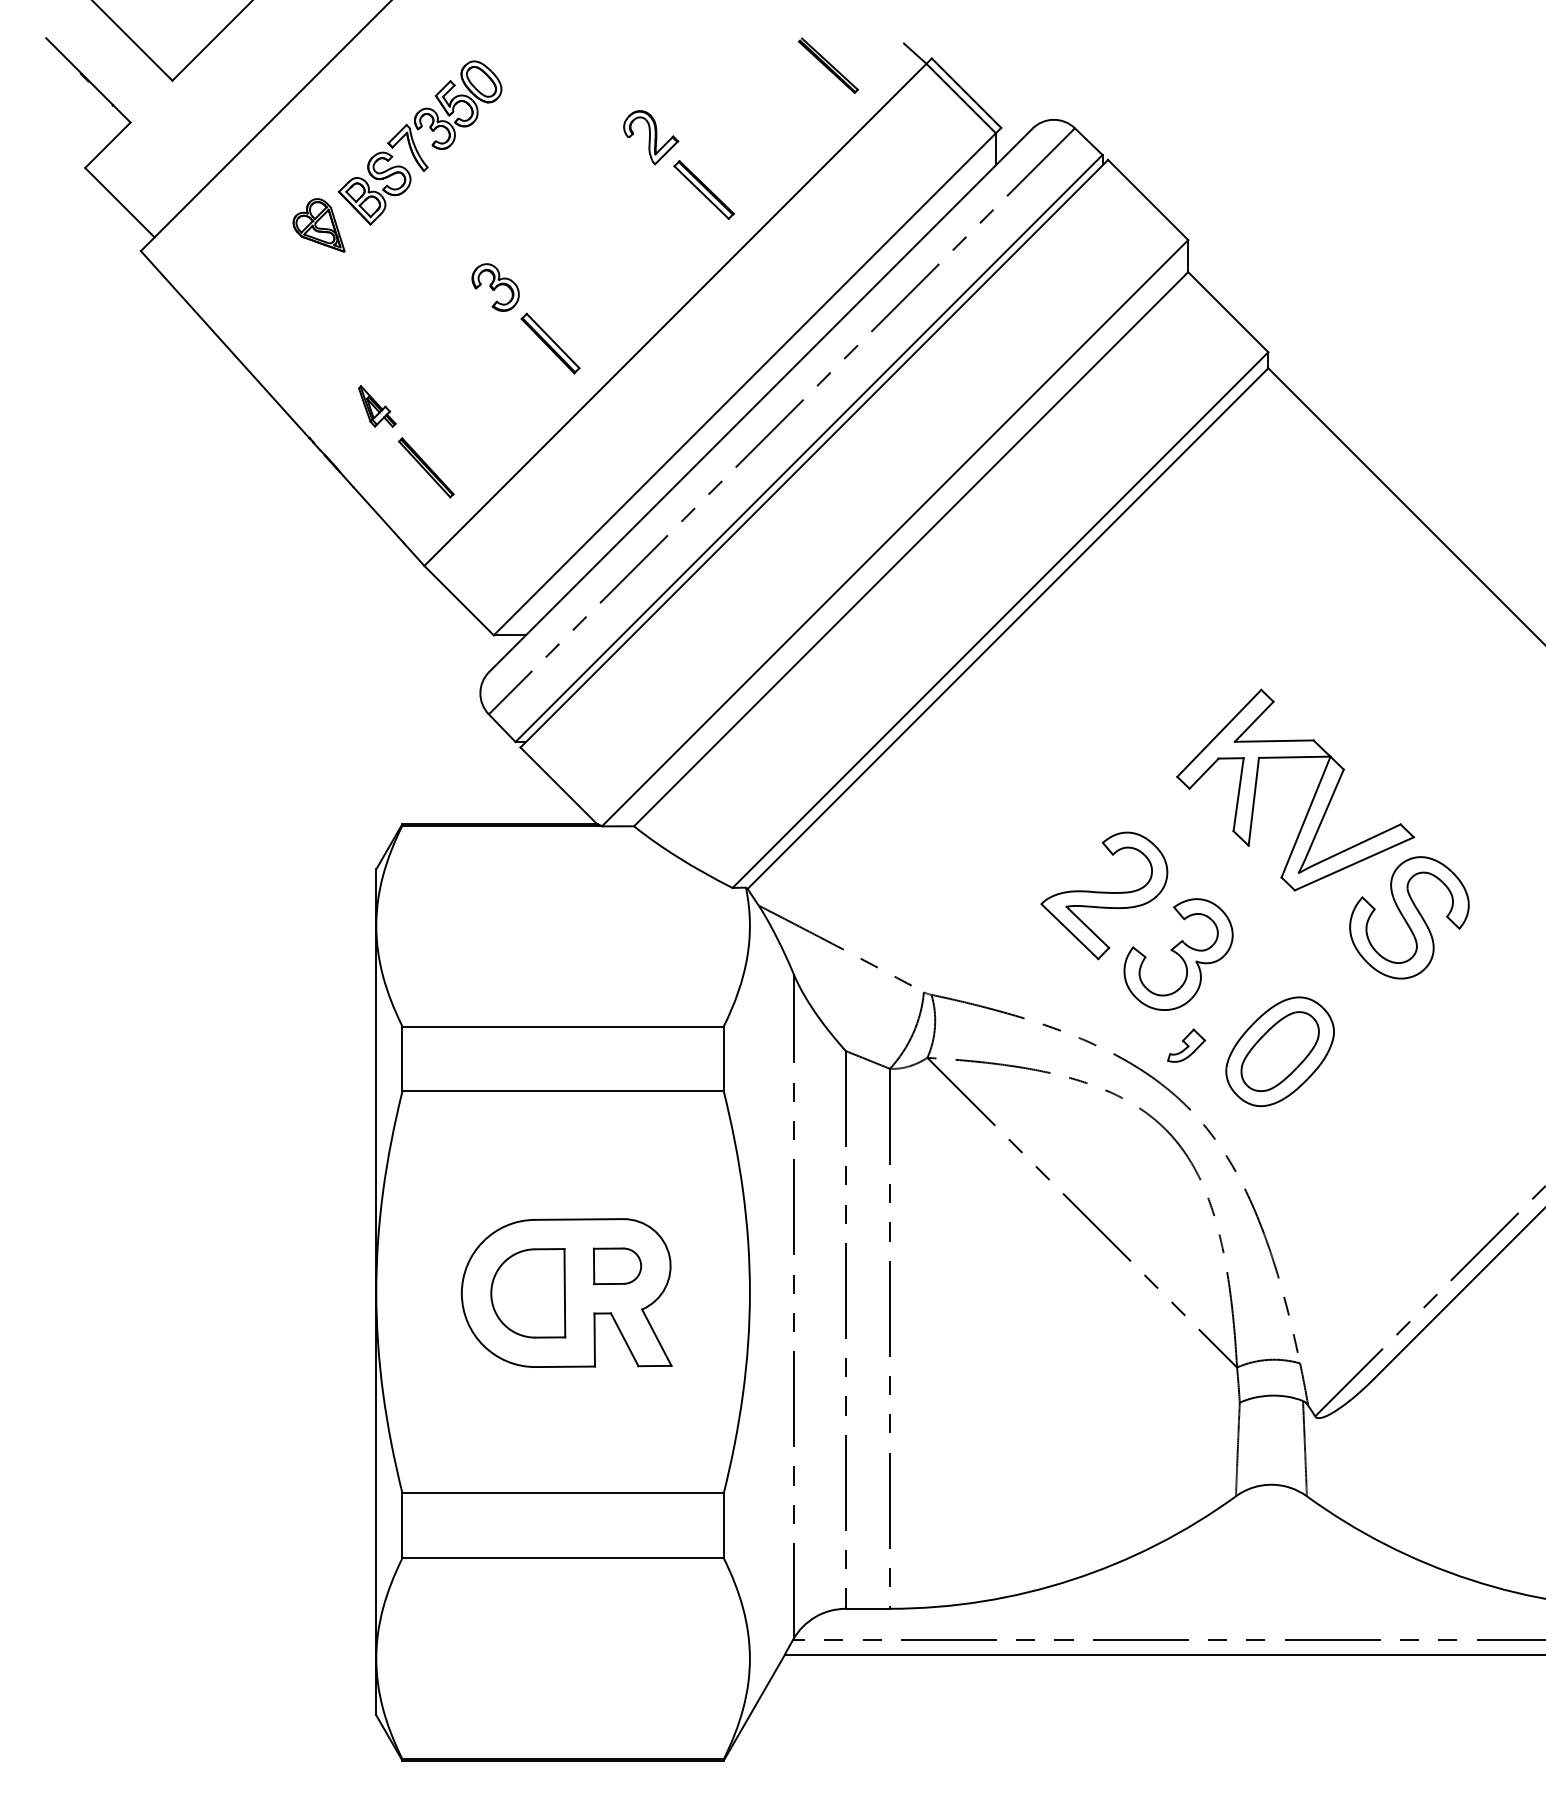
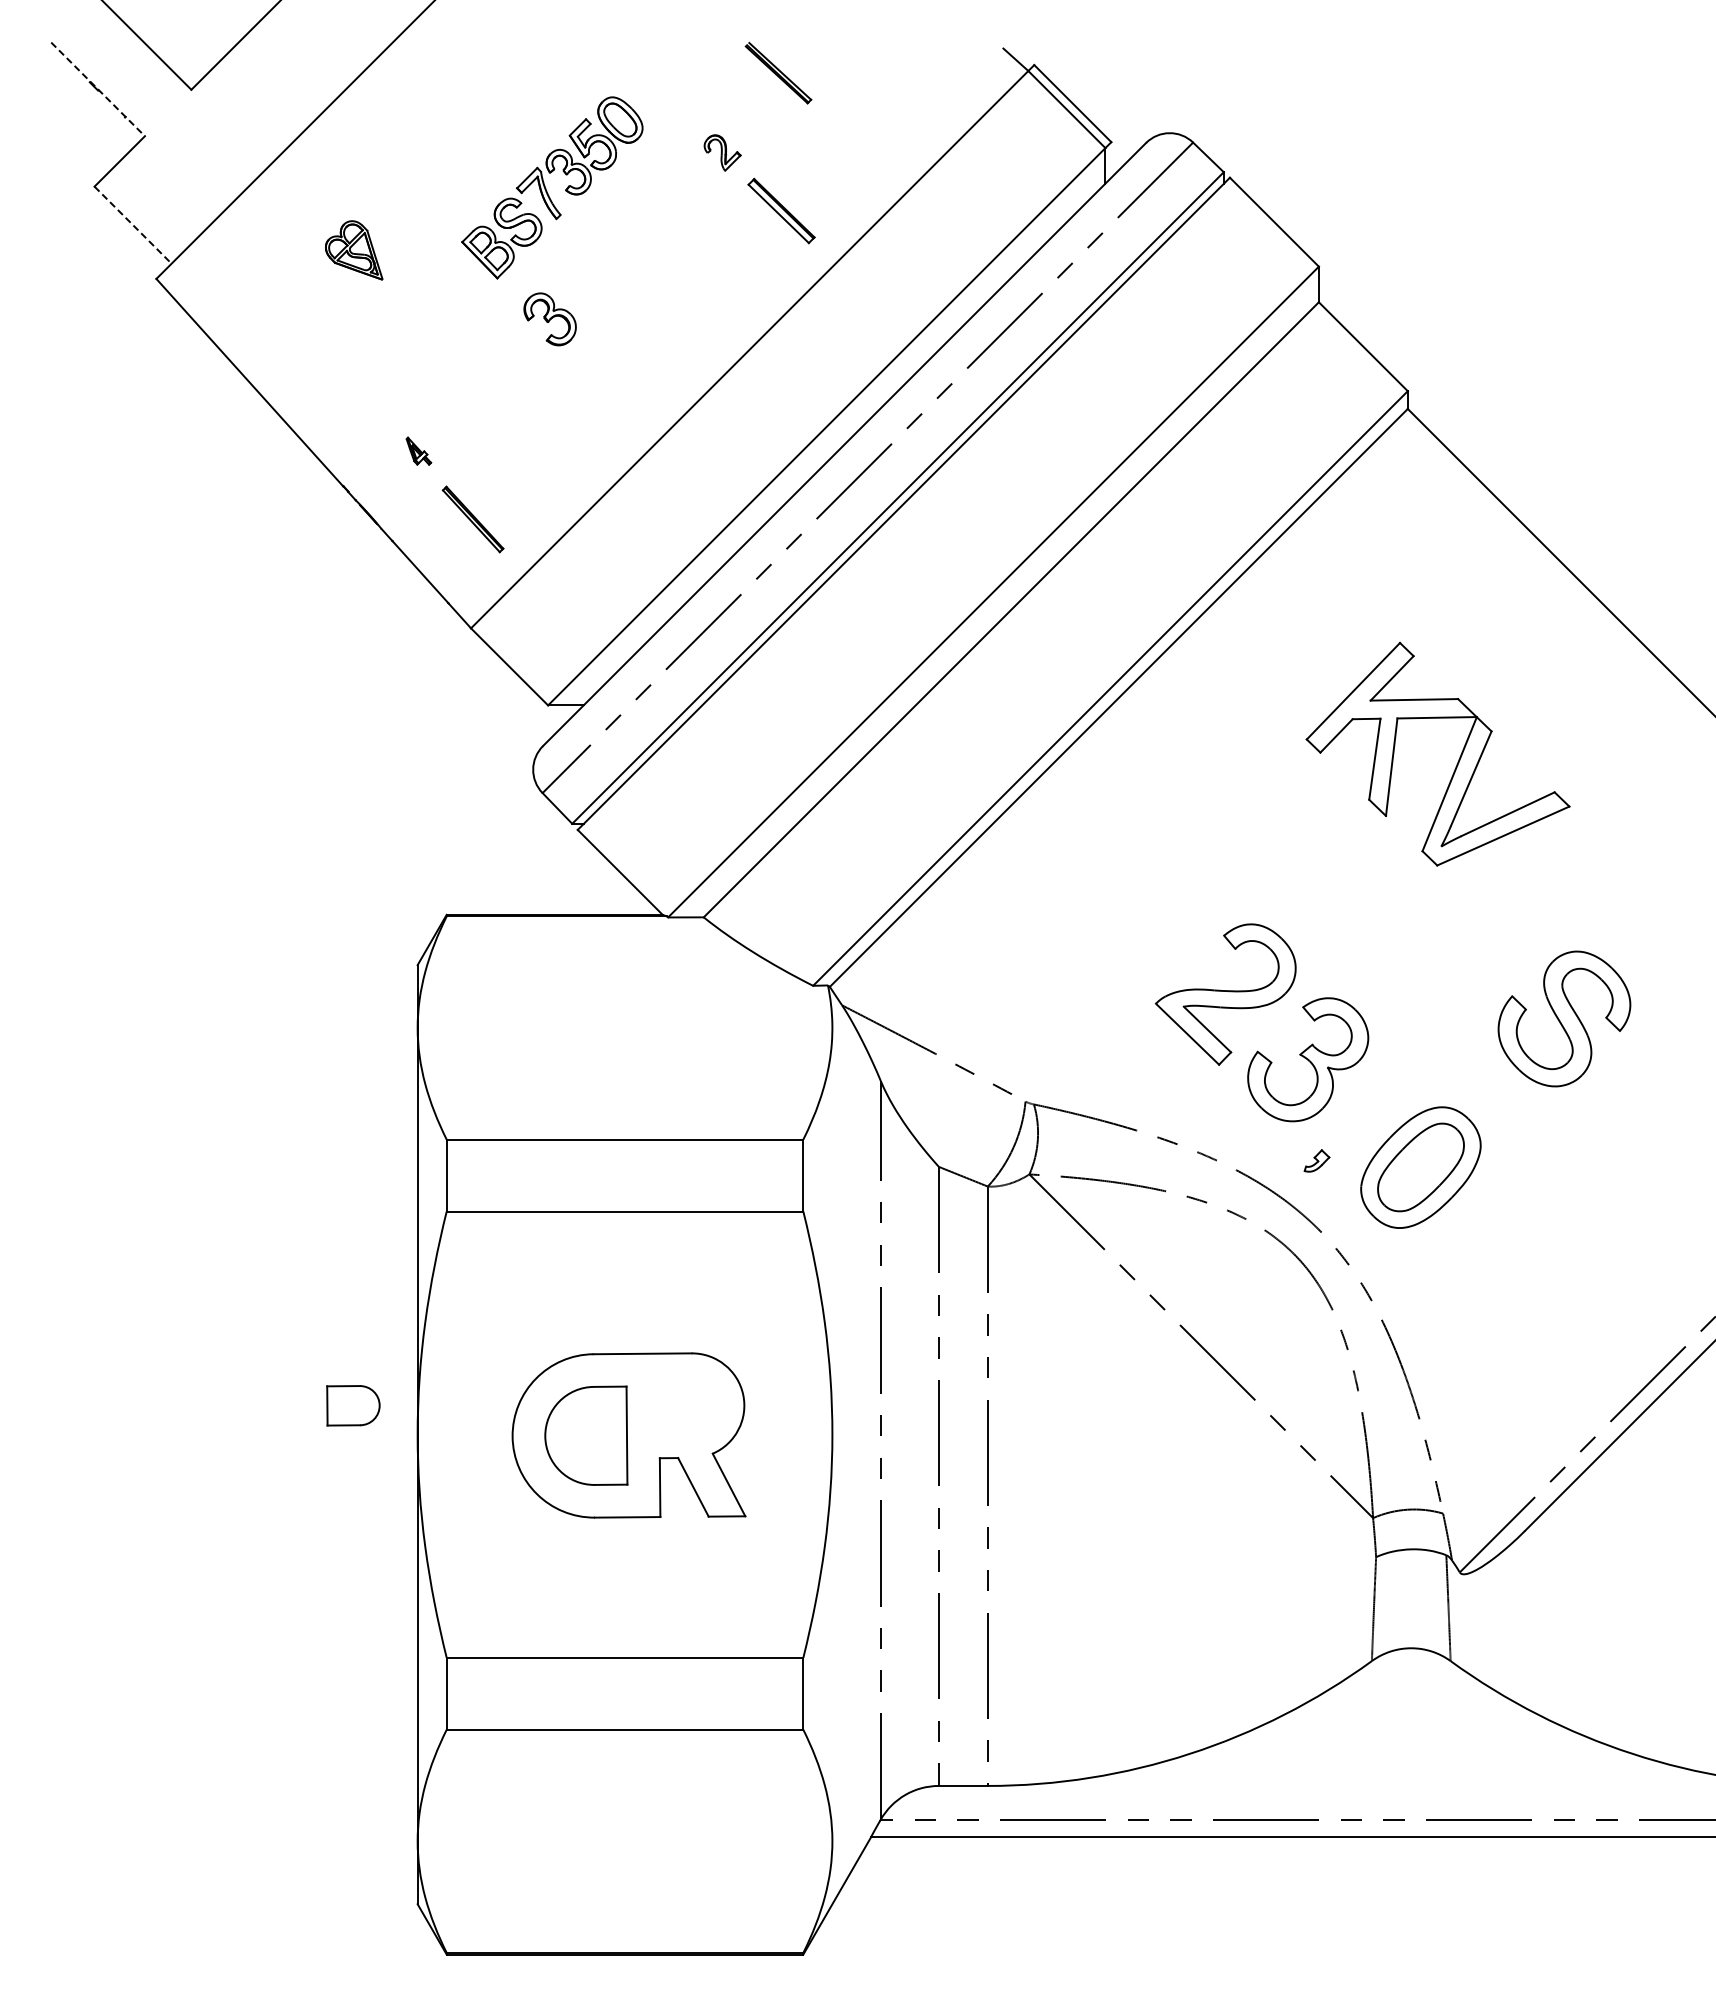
part: (828, 66) -> (778, 73), moved
line: (88, 80) -> (98, 89), solid -> dashed
part: (650, 137) -> (722, 152), size x0.6
part: (414, 143) -> (546, 188), moved
line: (120, 202) -> (133, 225), solid -> dashed
part: (550, 343) -> (610, 381), removed
part: (377, 405) -> (418, 450), size x0.6
part: (1313, 796) -> (1457, 761), moved
part: (1186, 1045) -> (1316, 1160), size x0.6
part: (617, 1266) -> (353, 1405), moved

